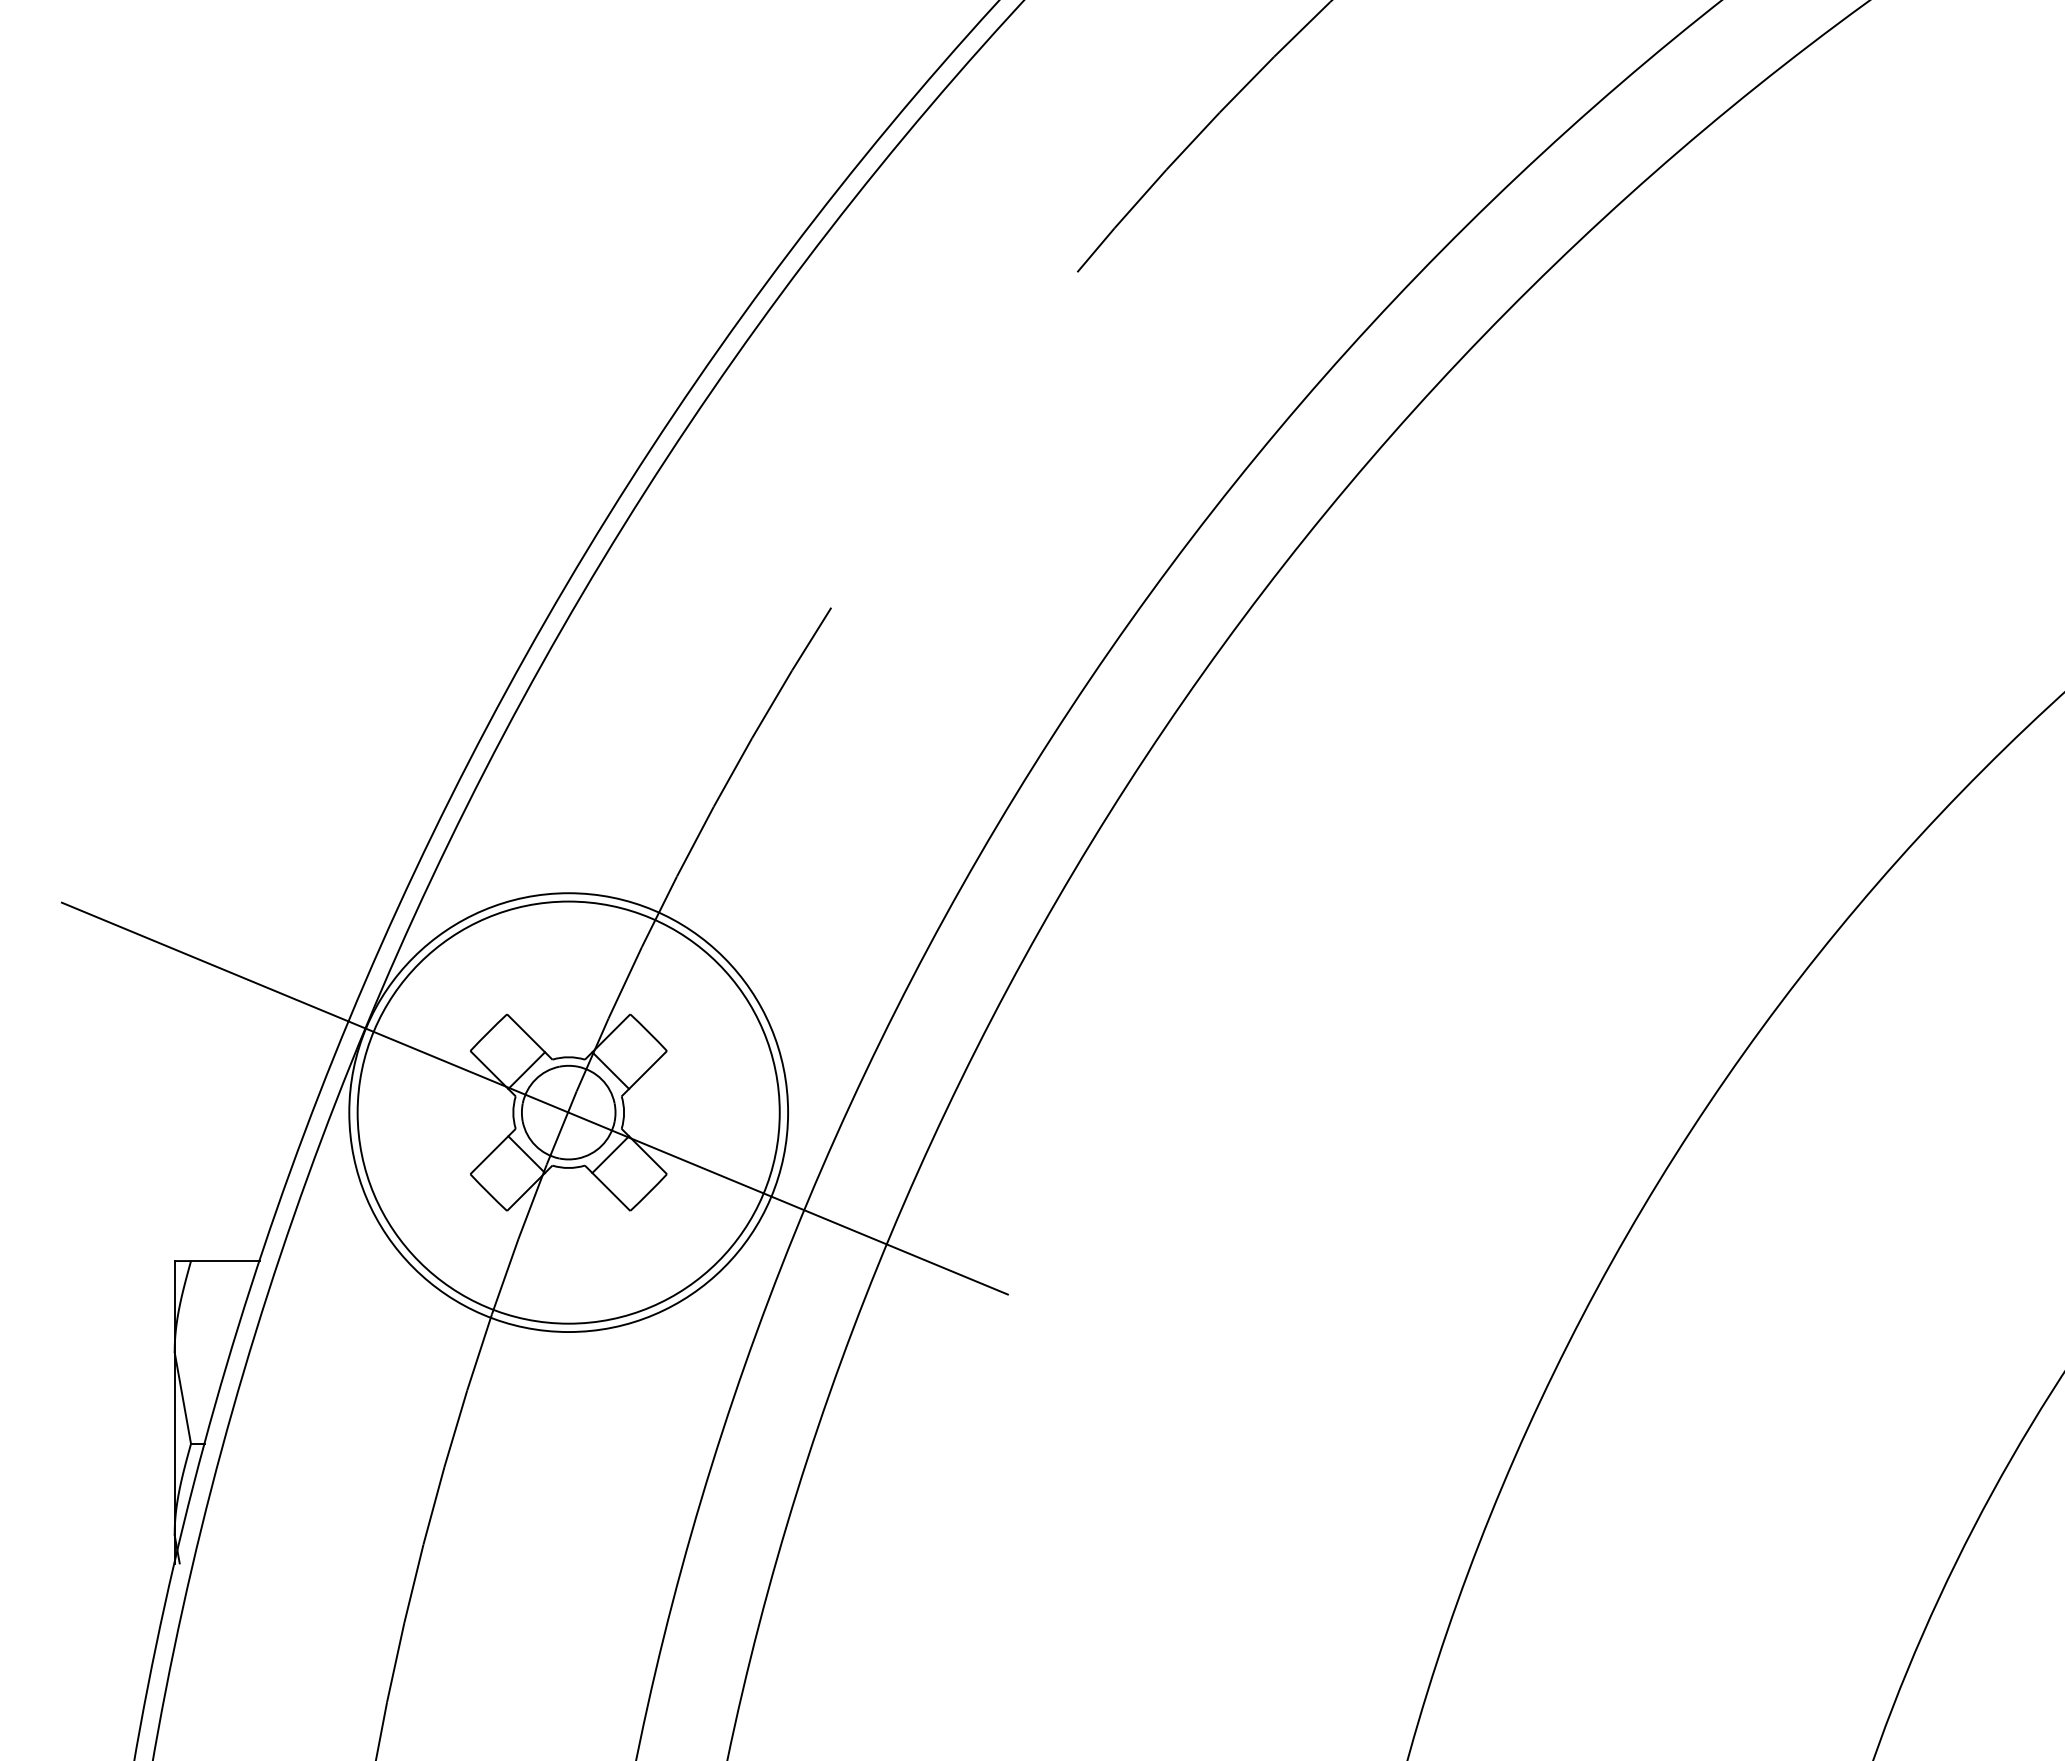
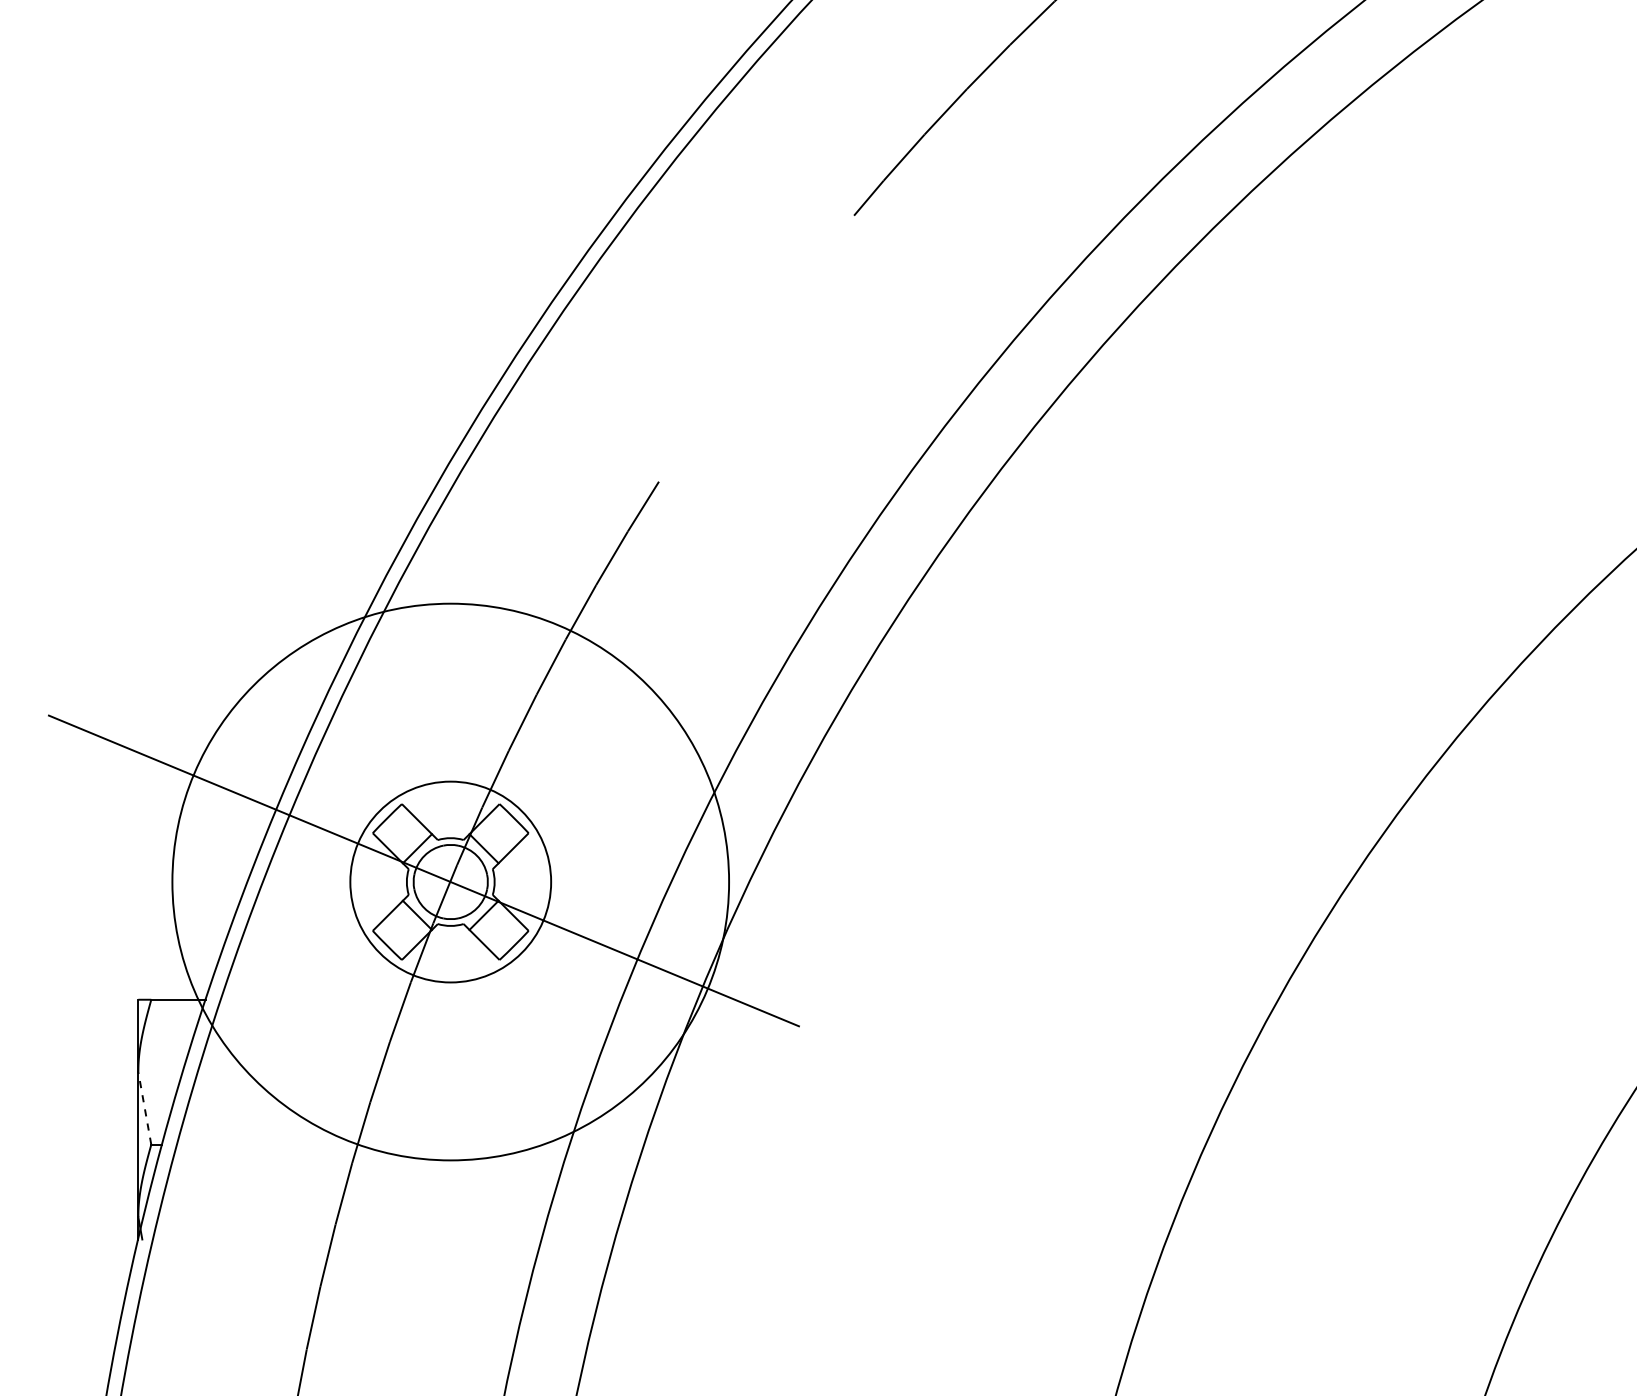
circle: (568, 1112) -> (450, 881), size x0.6
circle: (568, 1112) -> (450, 881), size x1.6
line: (182, 1397) -> (144, 1107), solid -> dashed

